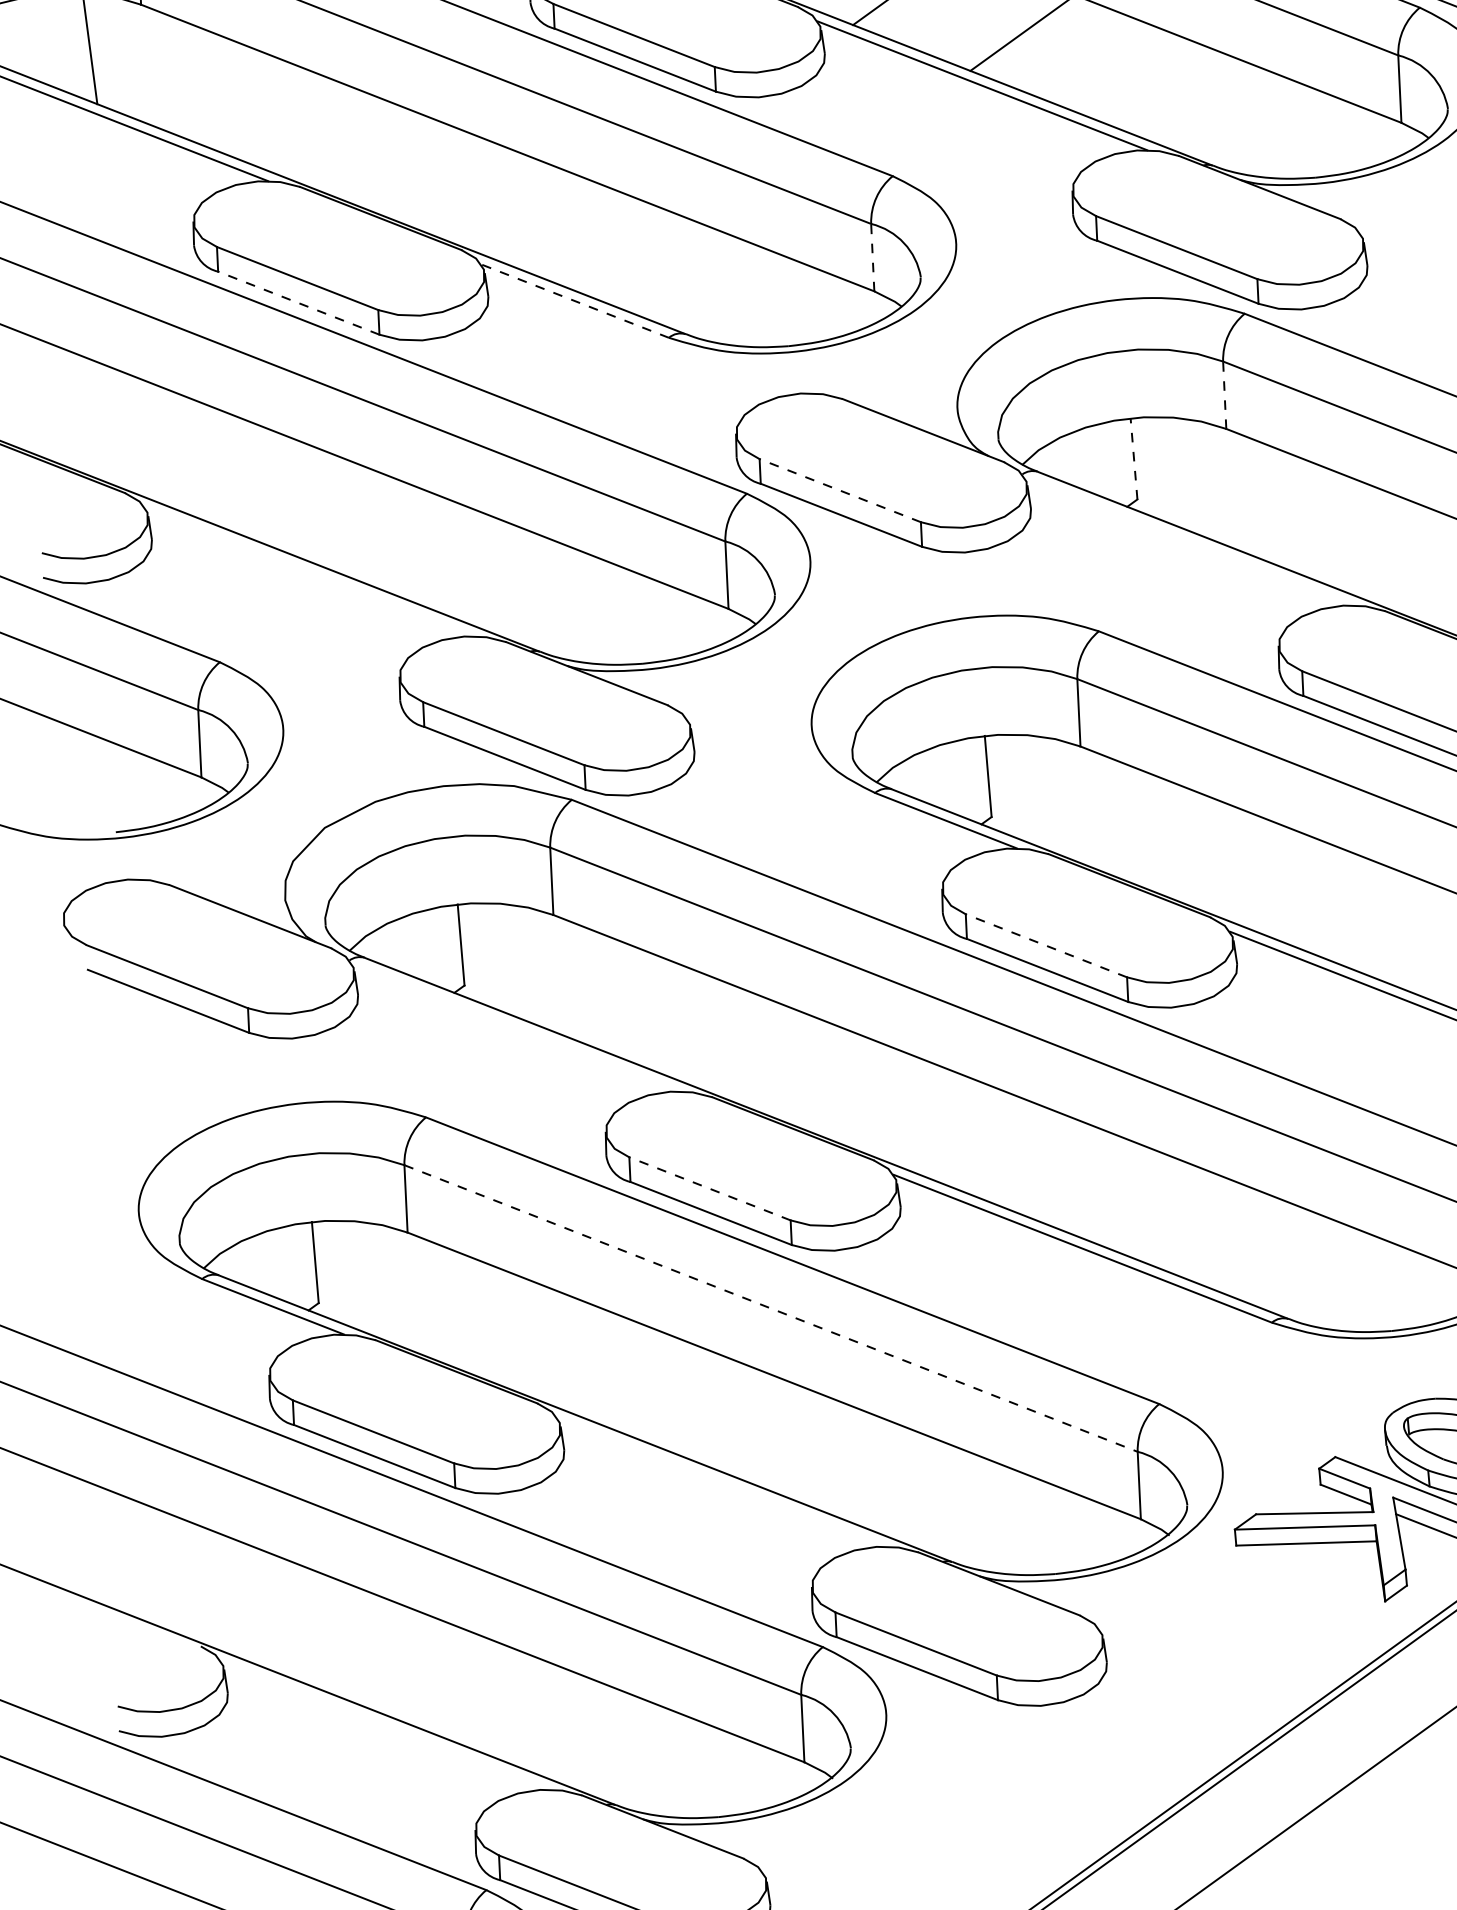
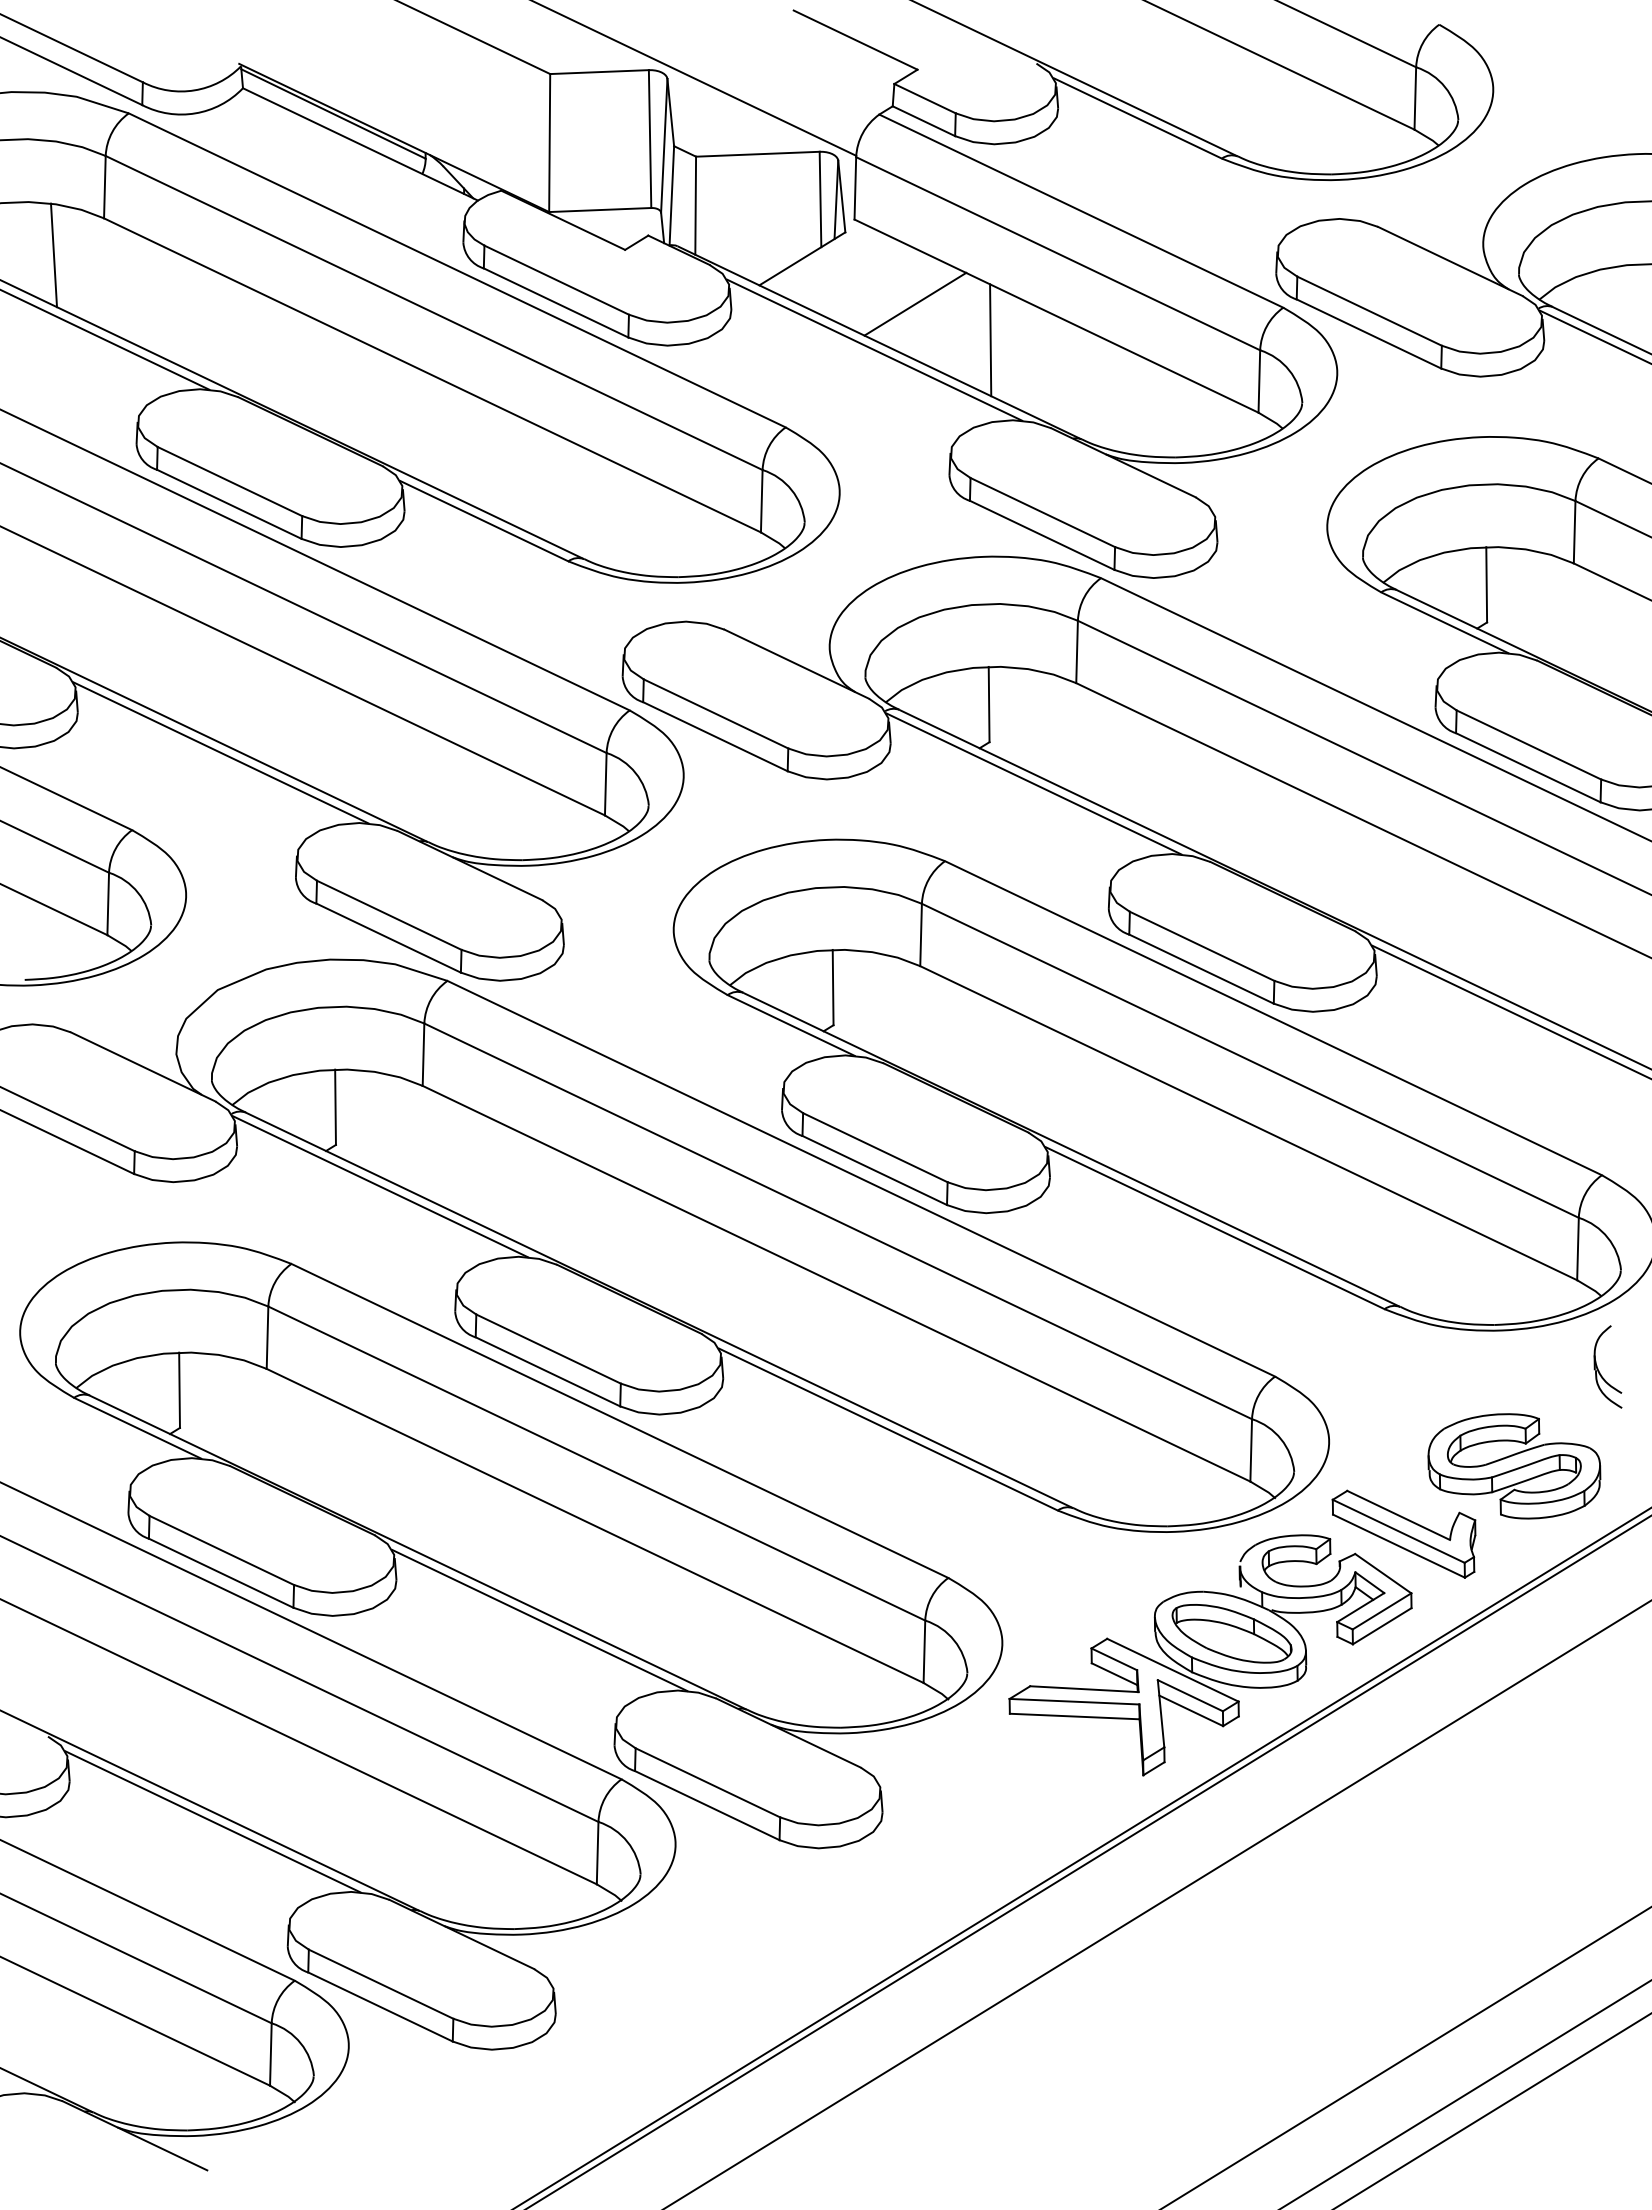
line: (1106, 66) -> (990, 340), added
line: (872, 256) -> (761, 500), dashed -> solid
line: (574, 300) -> (483, 520), dashed -> solid
line: (297, 303) -> (228, 504), dashed -> solid
line: (1225, 394) -> (1077, 651), dashed -> solid
line: (1134, 458) -> (989, 704), dashed -> solid
line: (839, 490) -> (715, 713), dashed -> solid
line: (1188, 540) -> (1033, 783), added
line: (308, 571) -> (220, 752), added
line: (1045, 945) -> (874, 1147), dashed -> solid
line: (514, 1026) -> (379, 1186), added
line: (709, 1188) -> (548, 1348), dashed -> solid
line: (771, 1308) -> (597, 1463), dashed -> solid
line: (721, 1482) -> (539, 1620), added
line: (384, 1724) -> (212, 1821), added

